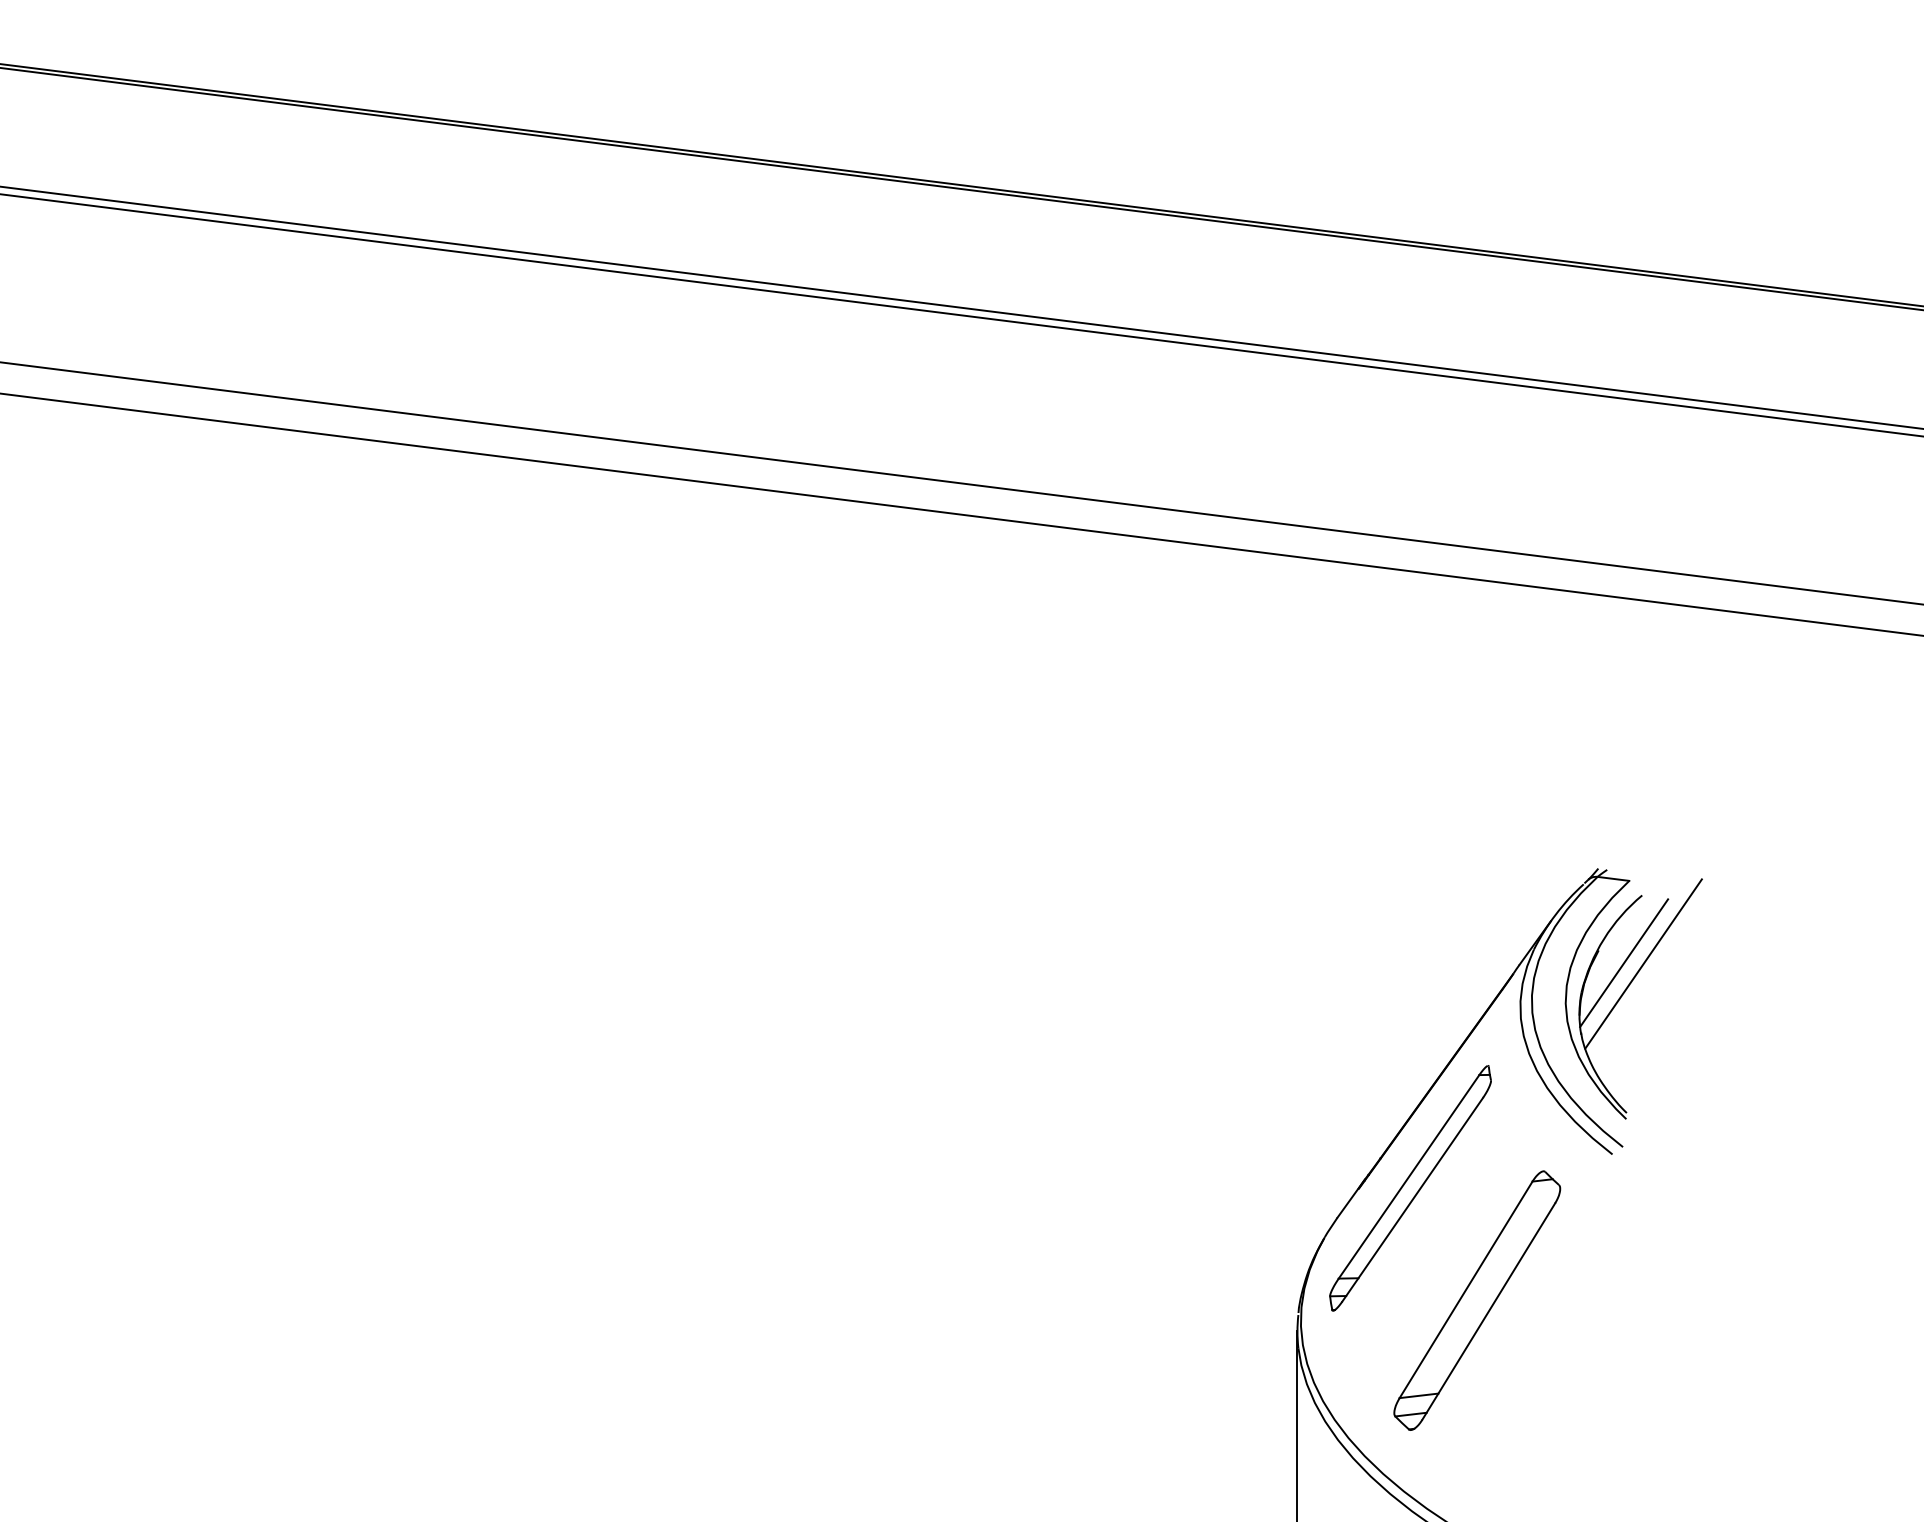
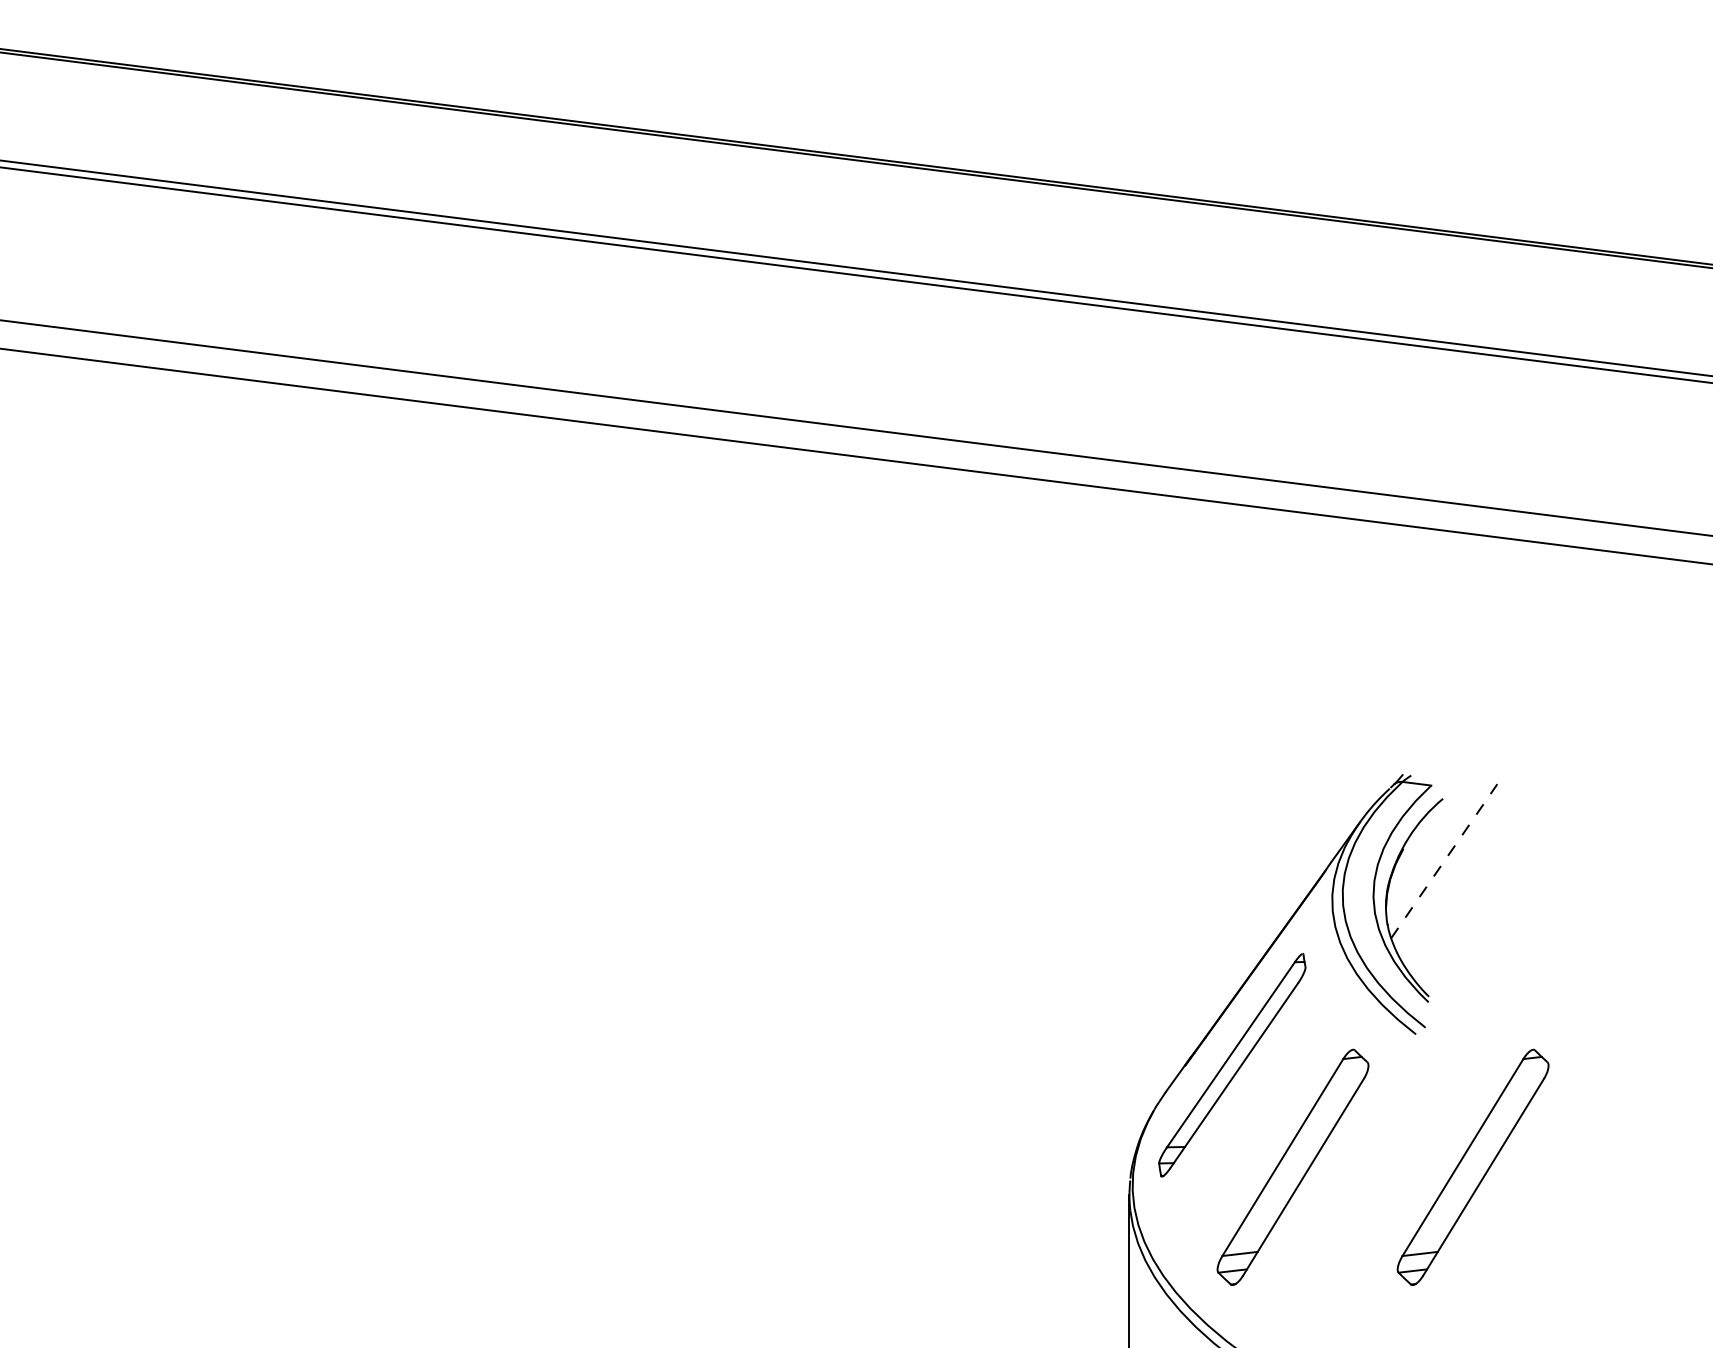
line: (1624, 962) -> (1426, 859), removed
line: (1643, 964) -> (1444, 861), solid -> dashed
part: (1675, 1300) -> (1473, 1167), added

